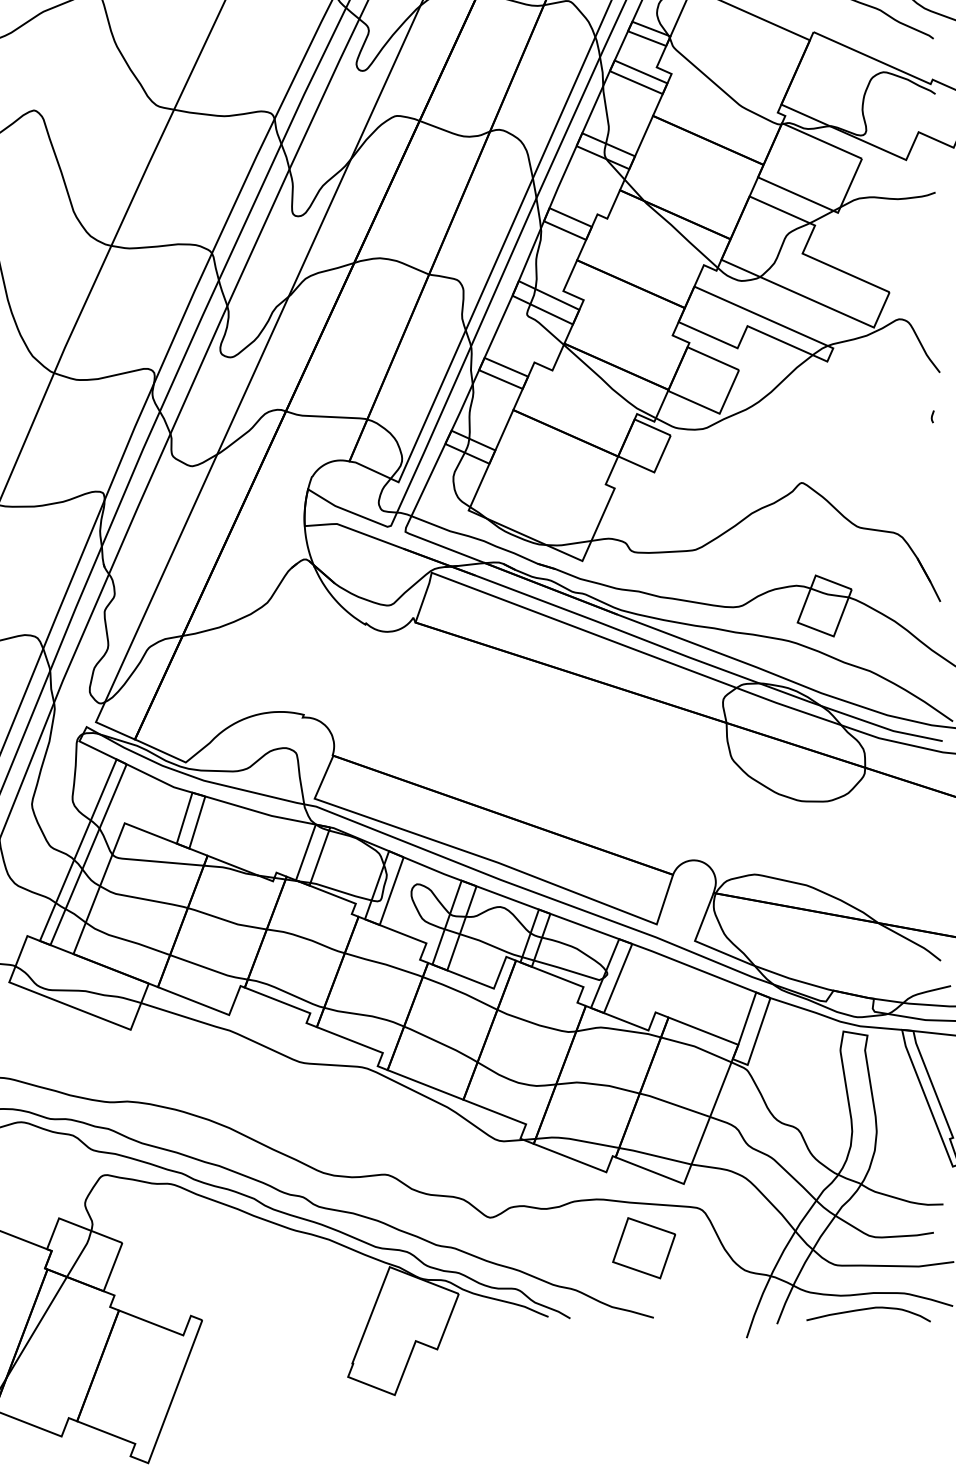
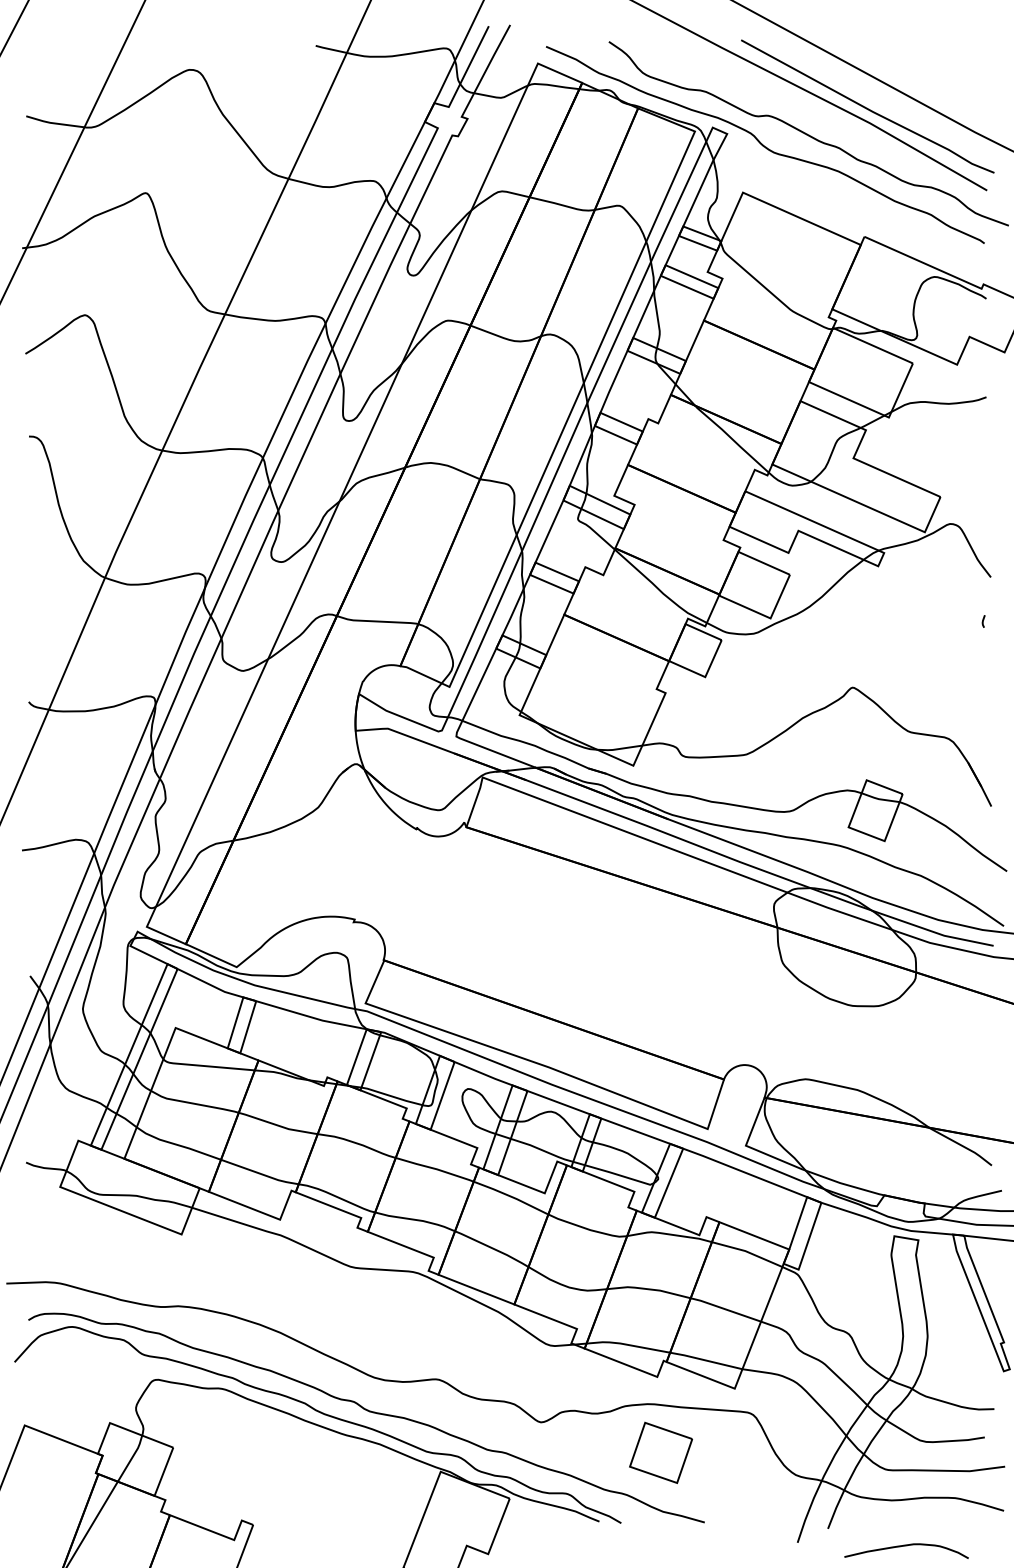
part: (643, 1247) -> (660, 1452), moved
curve: (868, 1309) -> (906, 1546), moved

